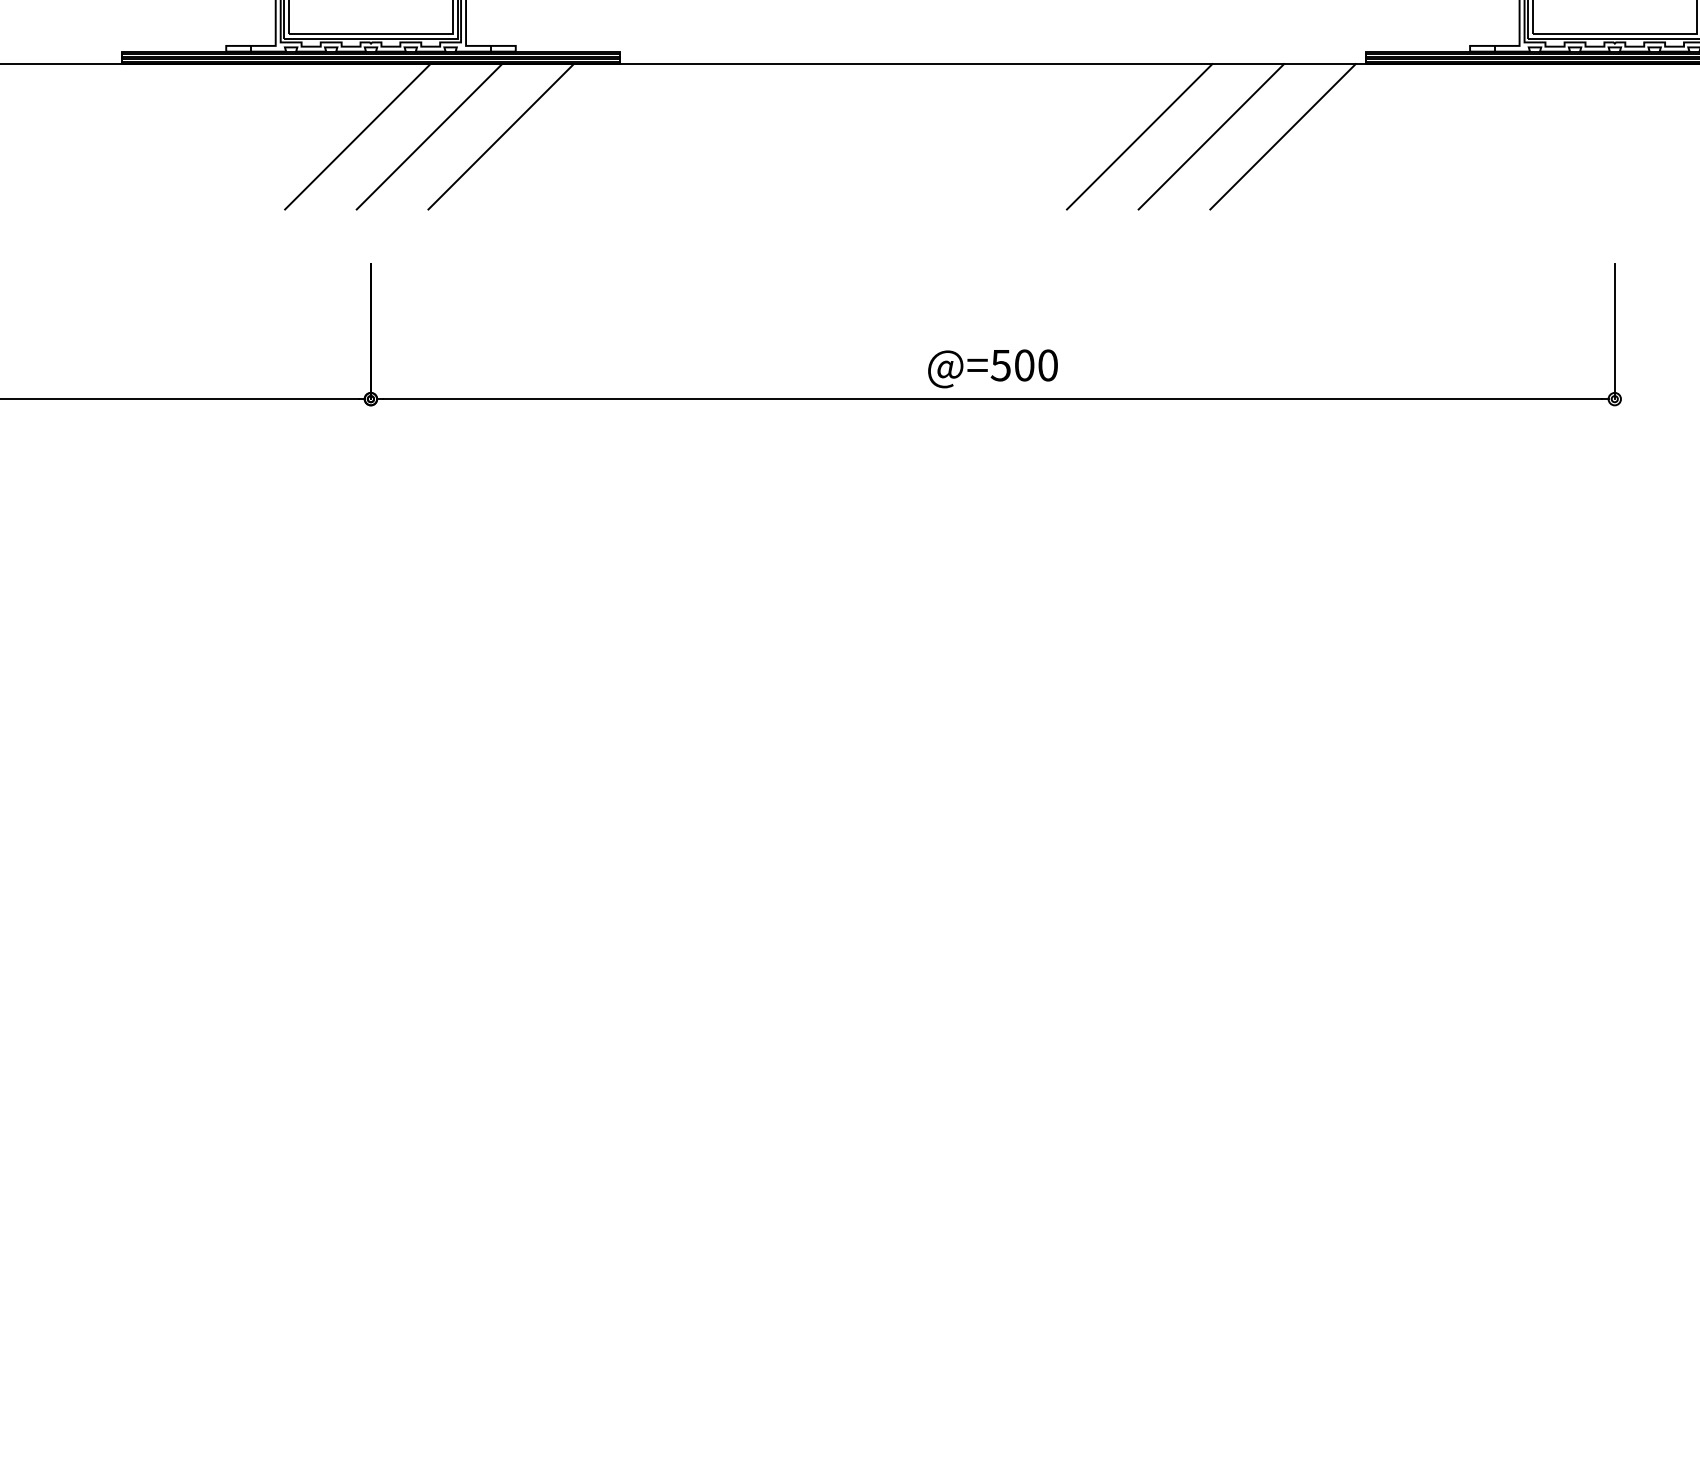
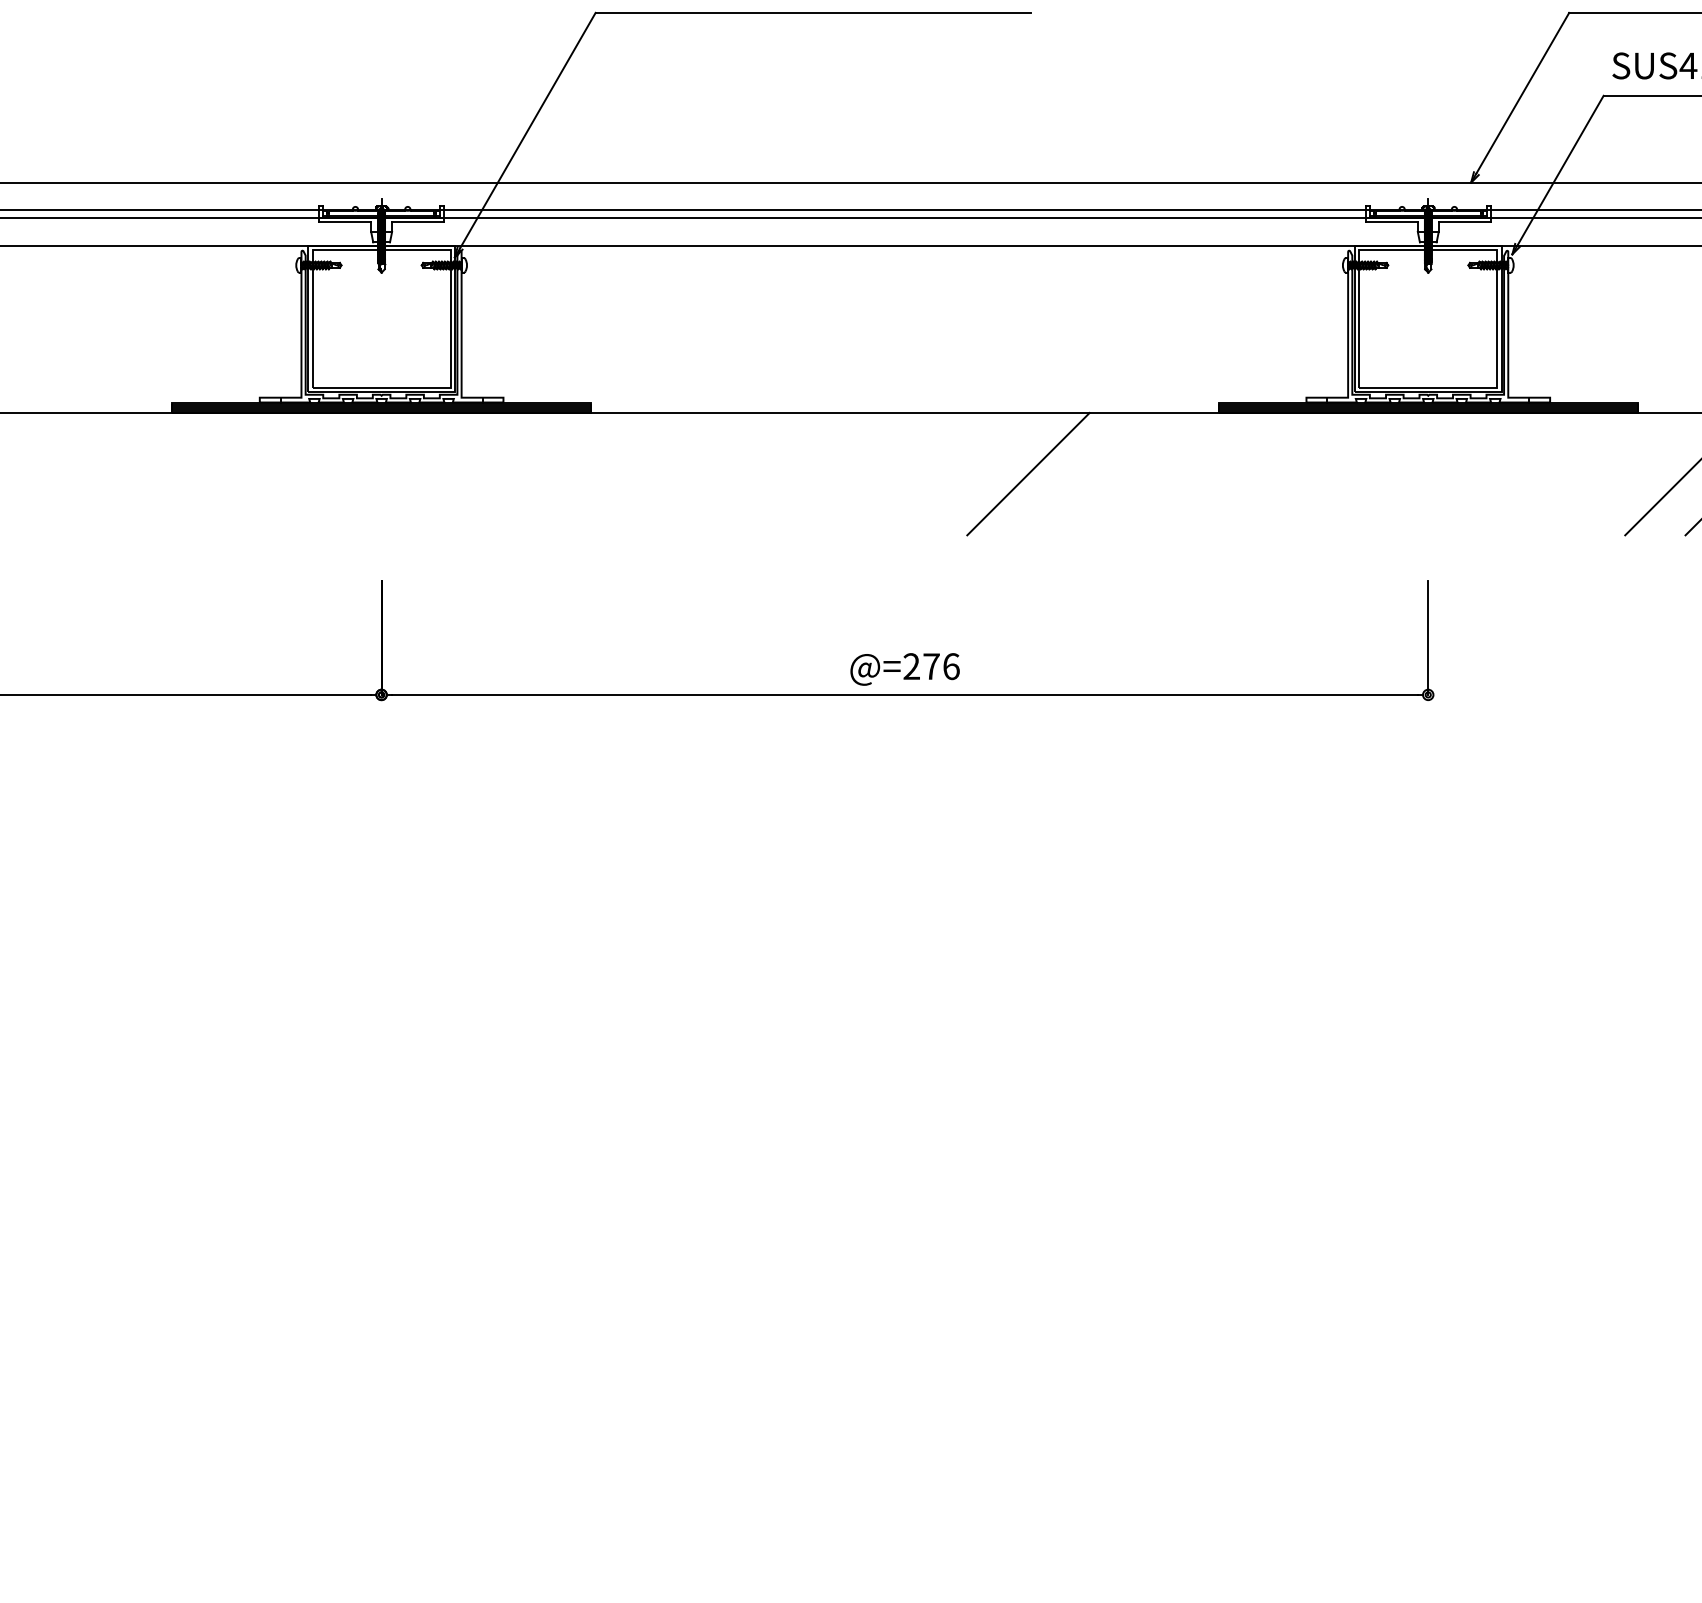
line: (357, 136) -> (370, 473), removed
line: (429, 136) -> (430, 473), removed
line: (500, 136) -> (490, 473), removed
line: (1211, 136) -> (1088, 473), removed
line: (1282, 136) -> (1148, 473), removed
text: (1024, 365) -> (931, 666), @=500 -> @=276

